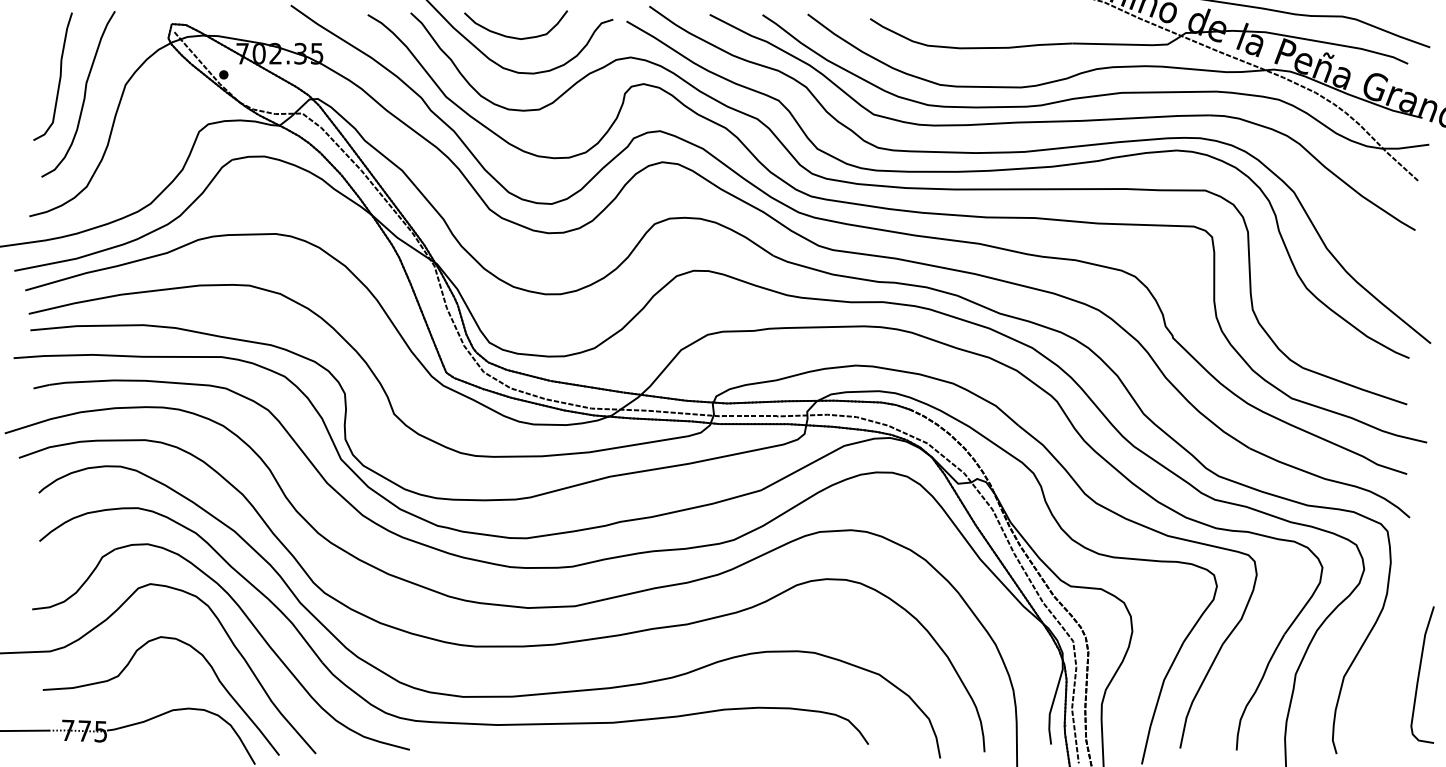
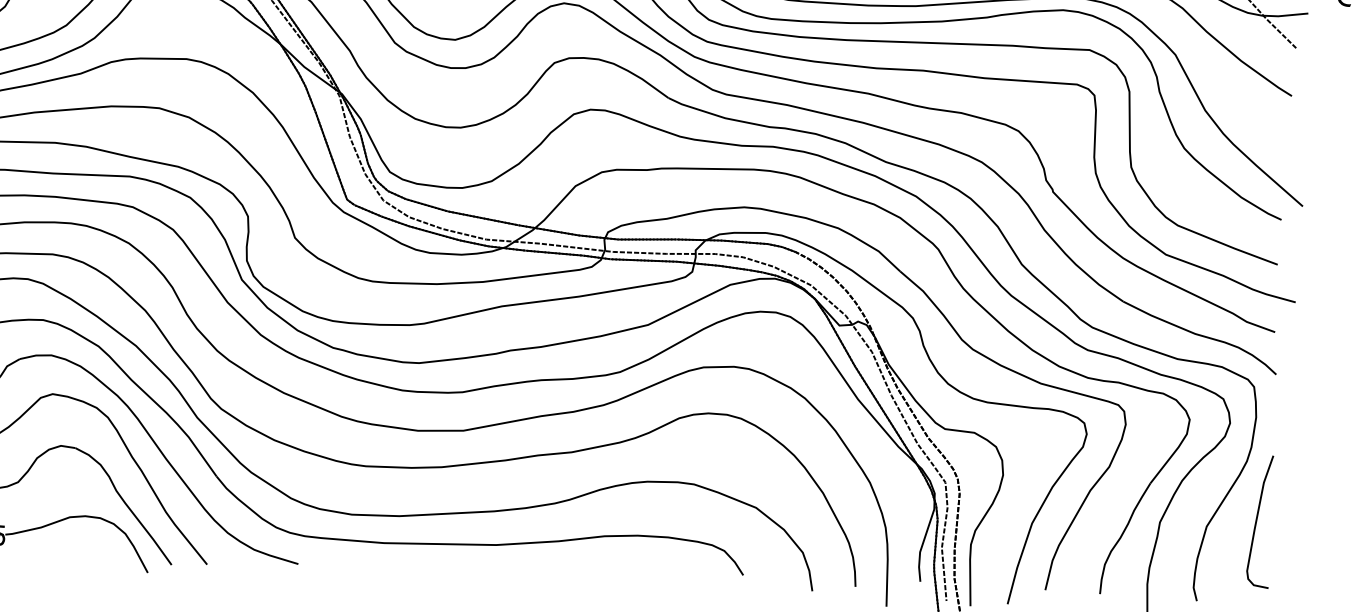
curve: (1420, 672) -> (1257, 519), moved

